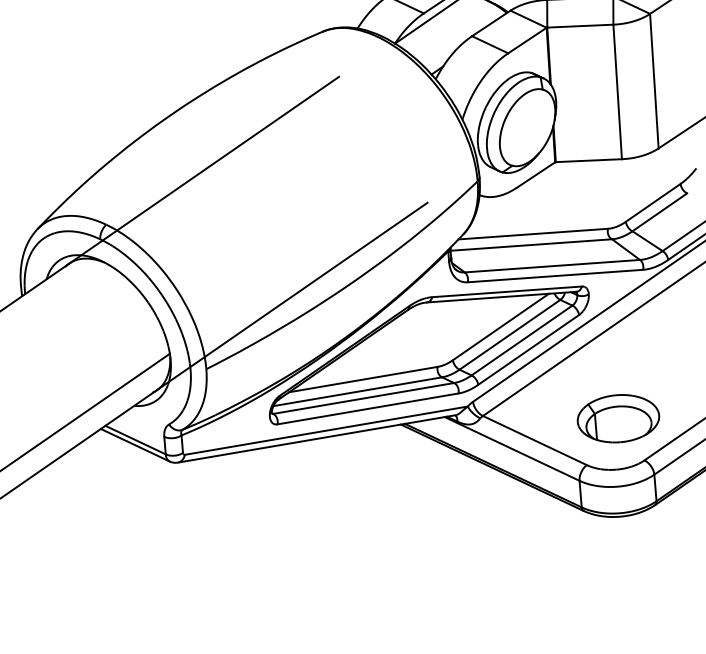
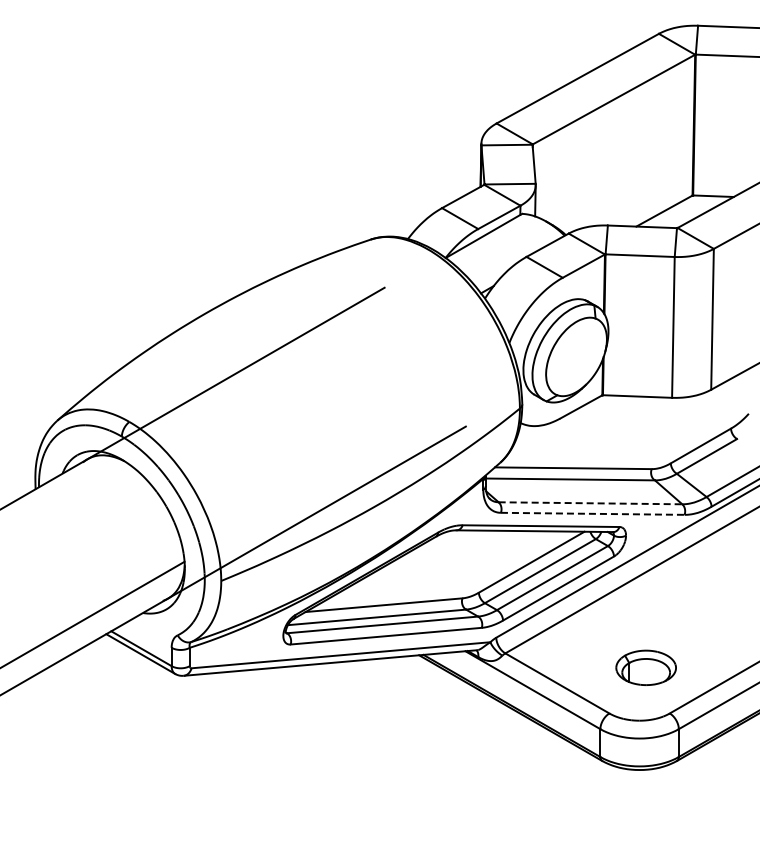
line: (552, 266) -> (590, 503), solid -> dashed
line: (555, 275) -> (592, 513), solid -> dashed
part: (617, 418) -> (645, 667), size x0.7

